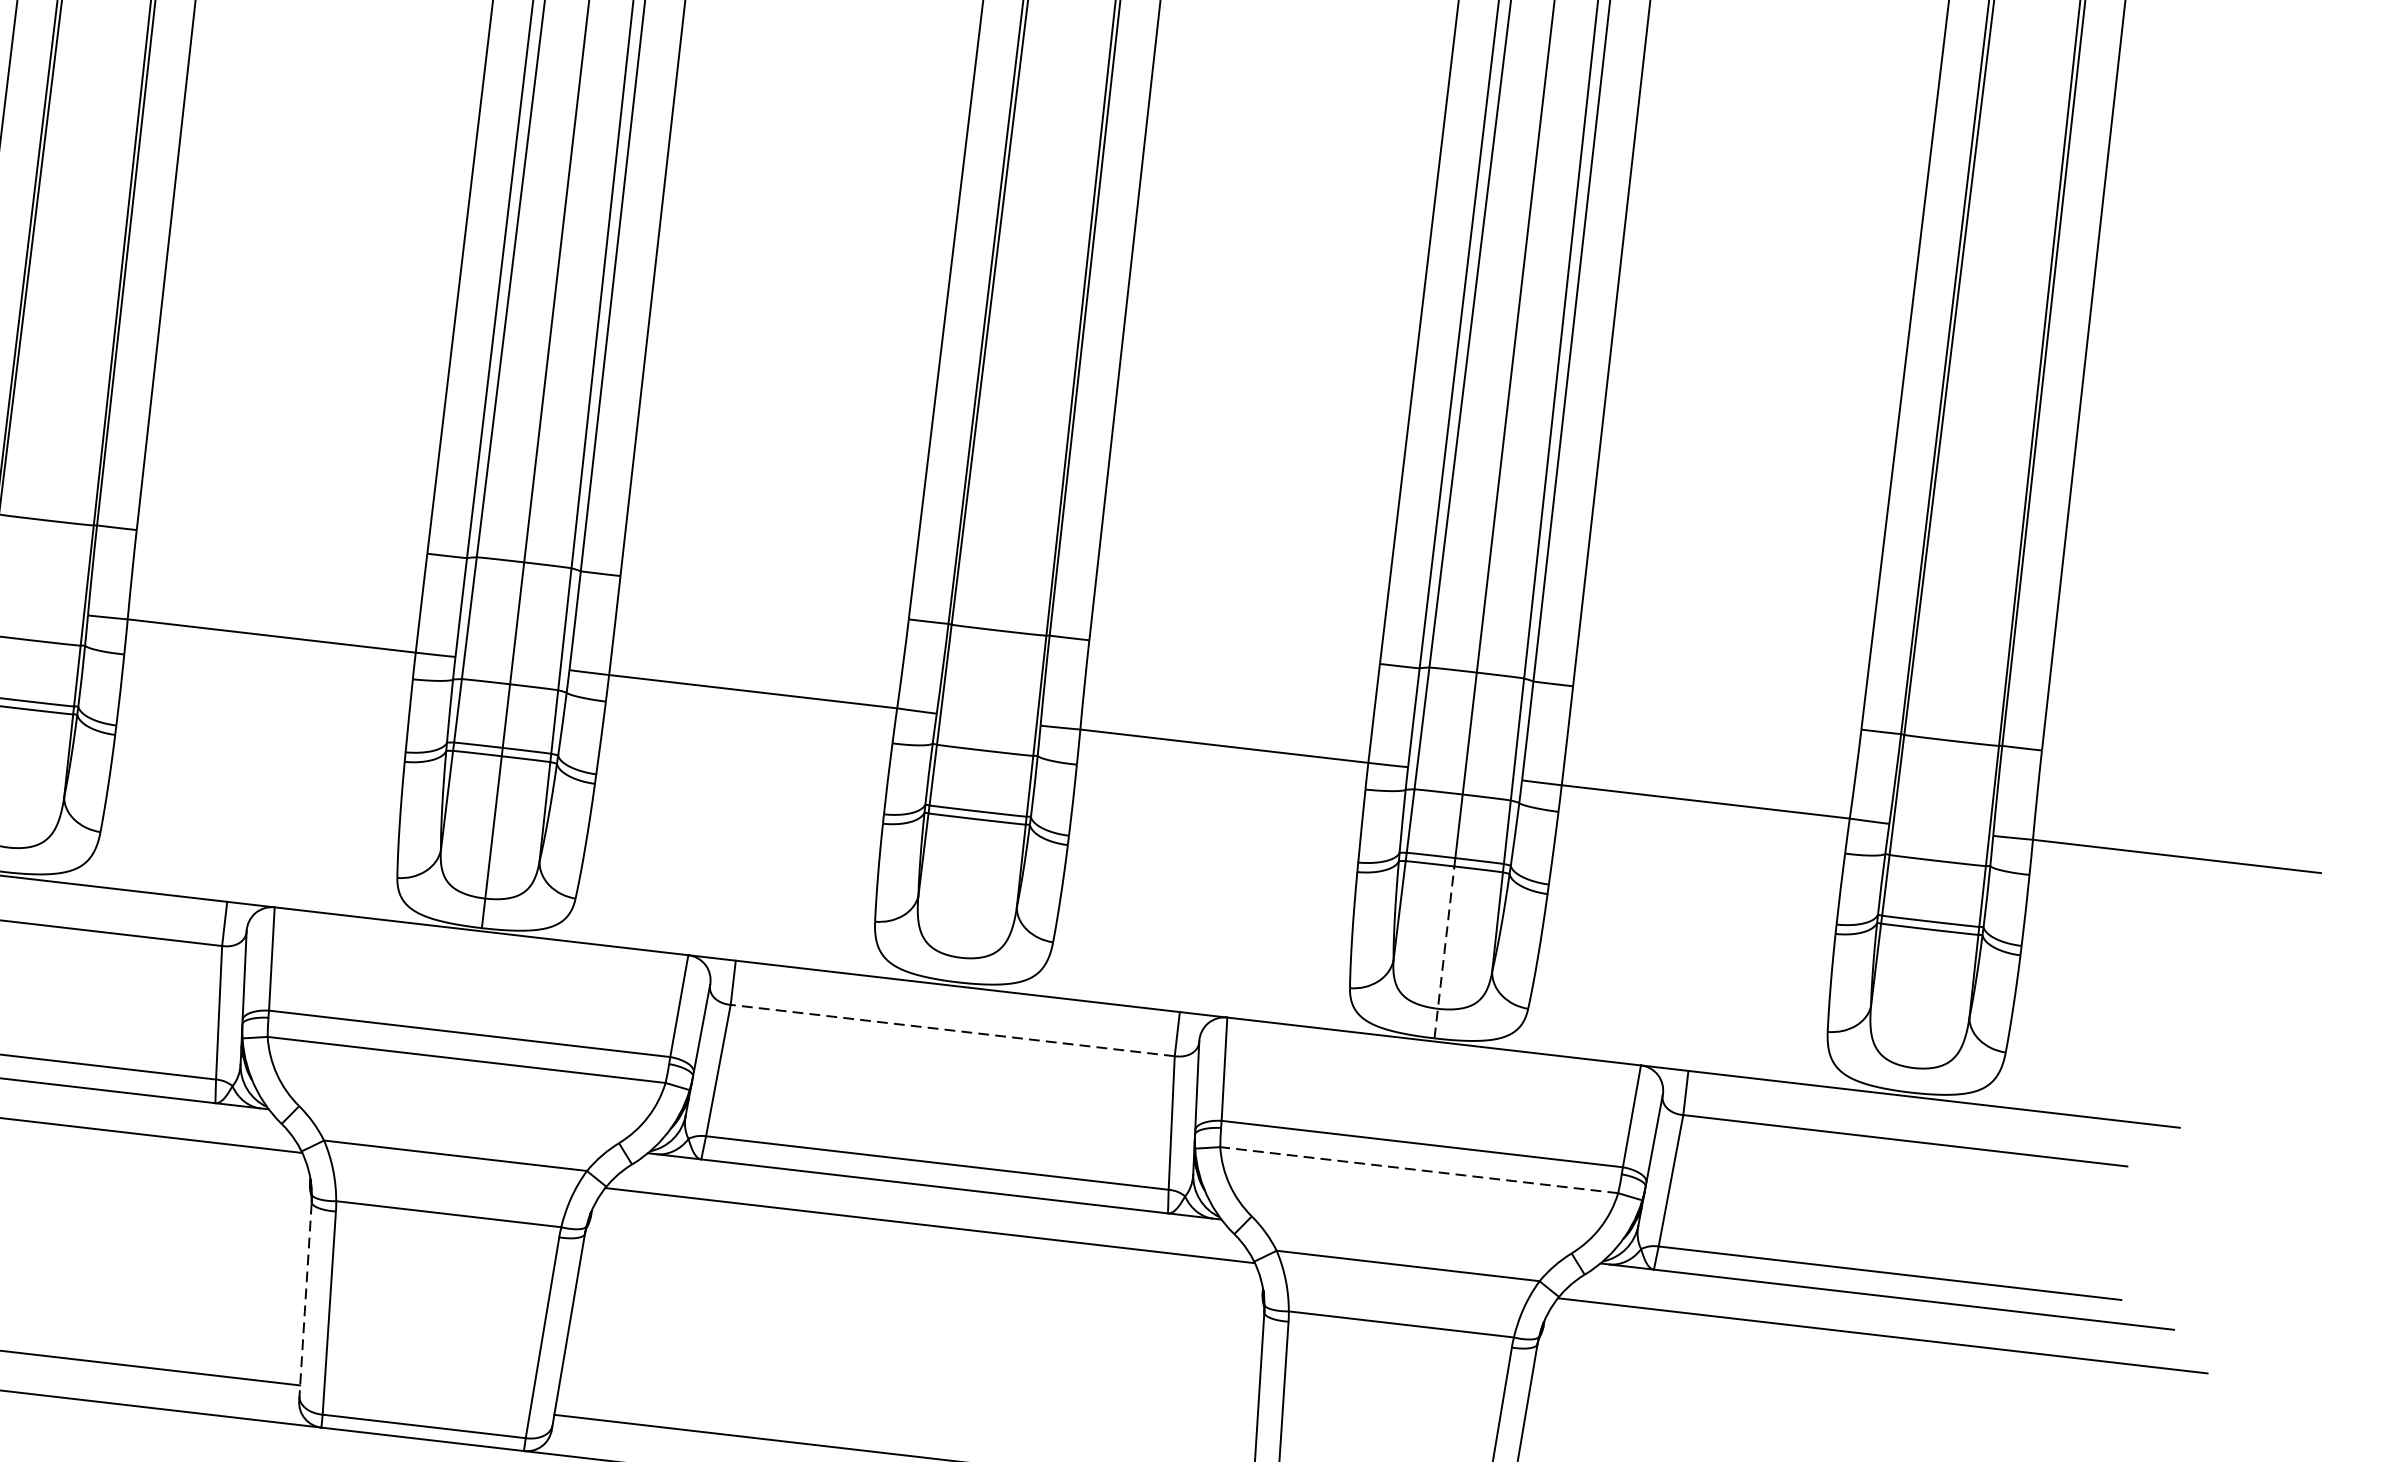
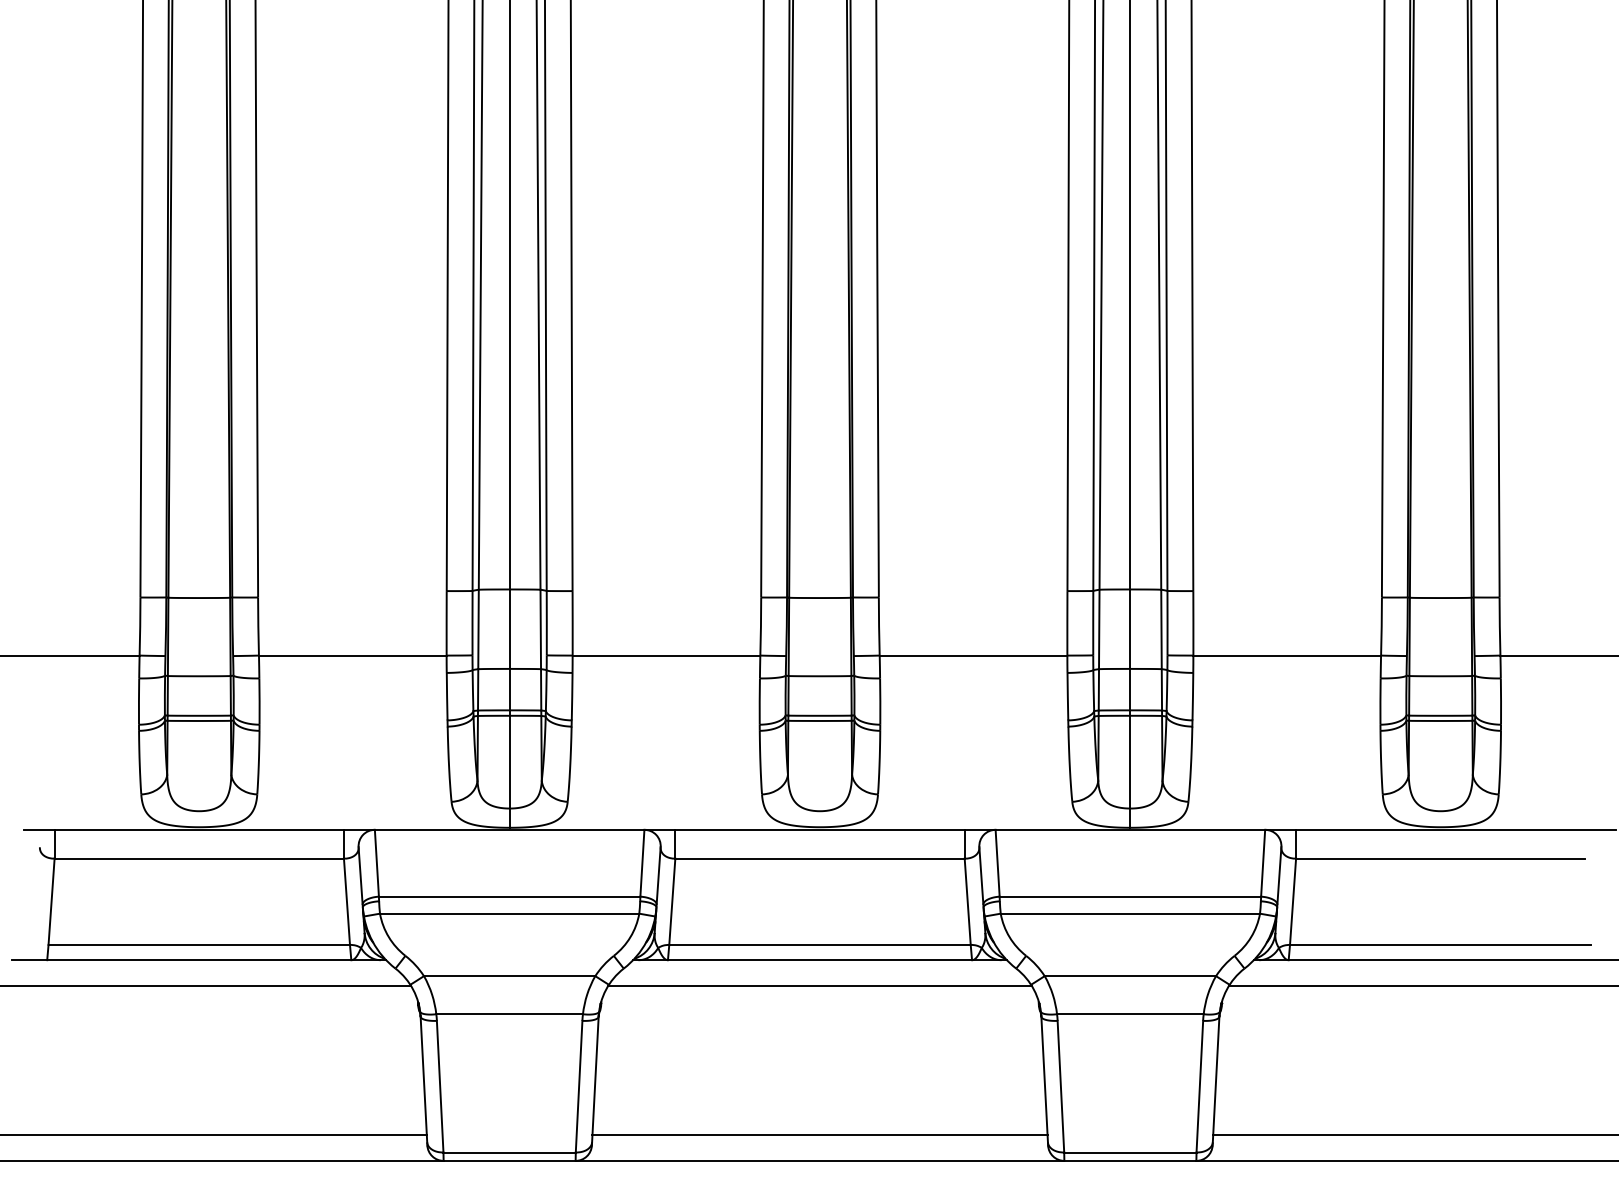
line: (1444, 951) -> (1130, 771), dashed -> solid
line: (953, 1030) -> (820, 858), dashed -> solid
line: (1419, 1169) -> (1130, 913), dashed -> solid
line: (304, 1300) -> (423, 1080), dashed -> solid

